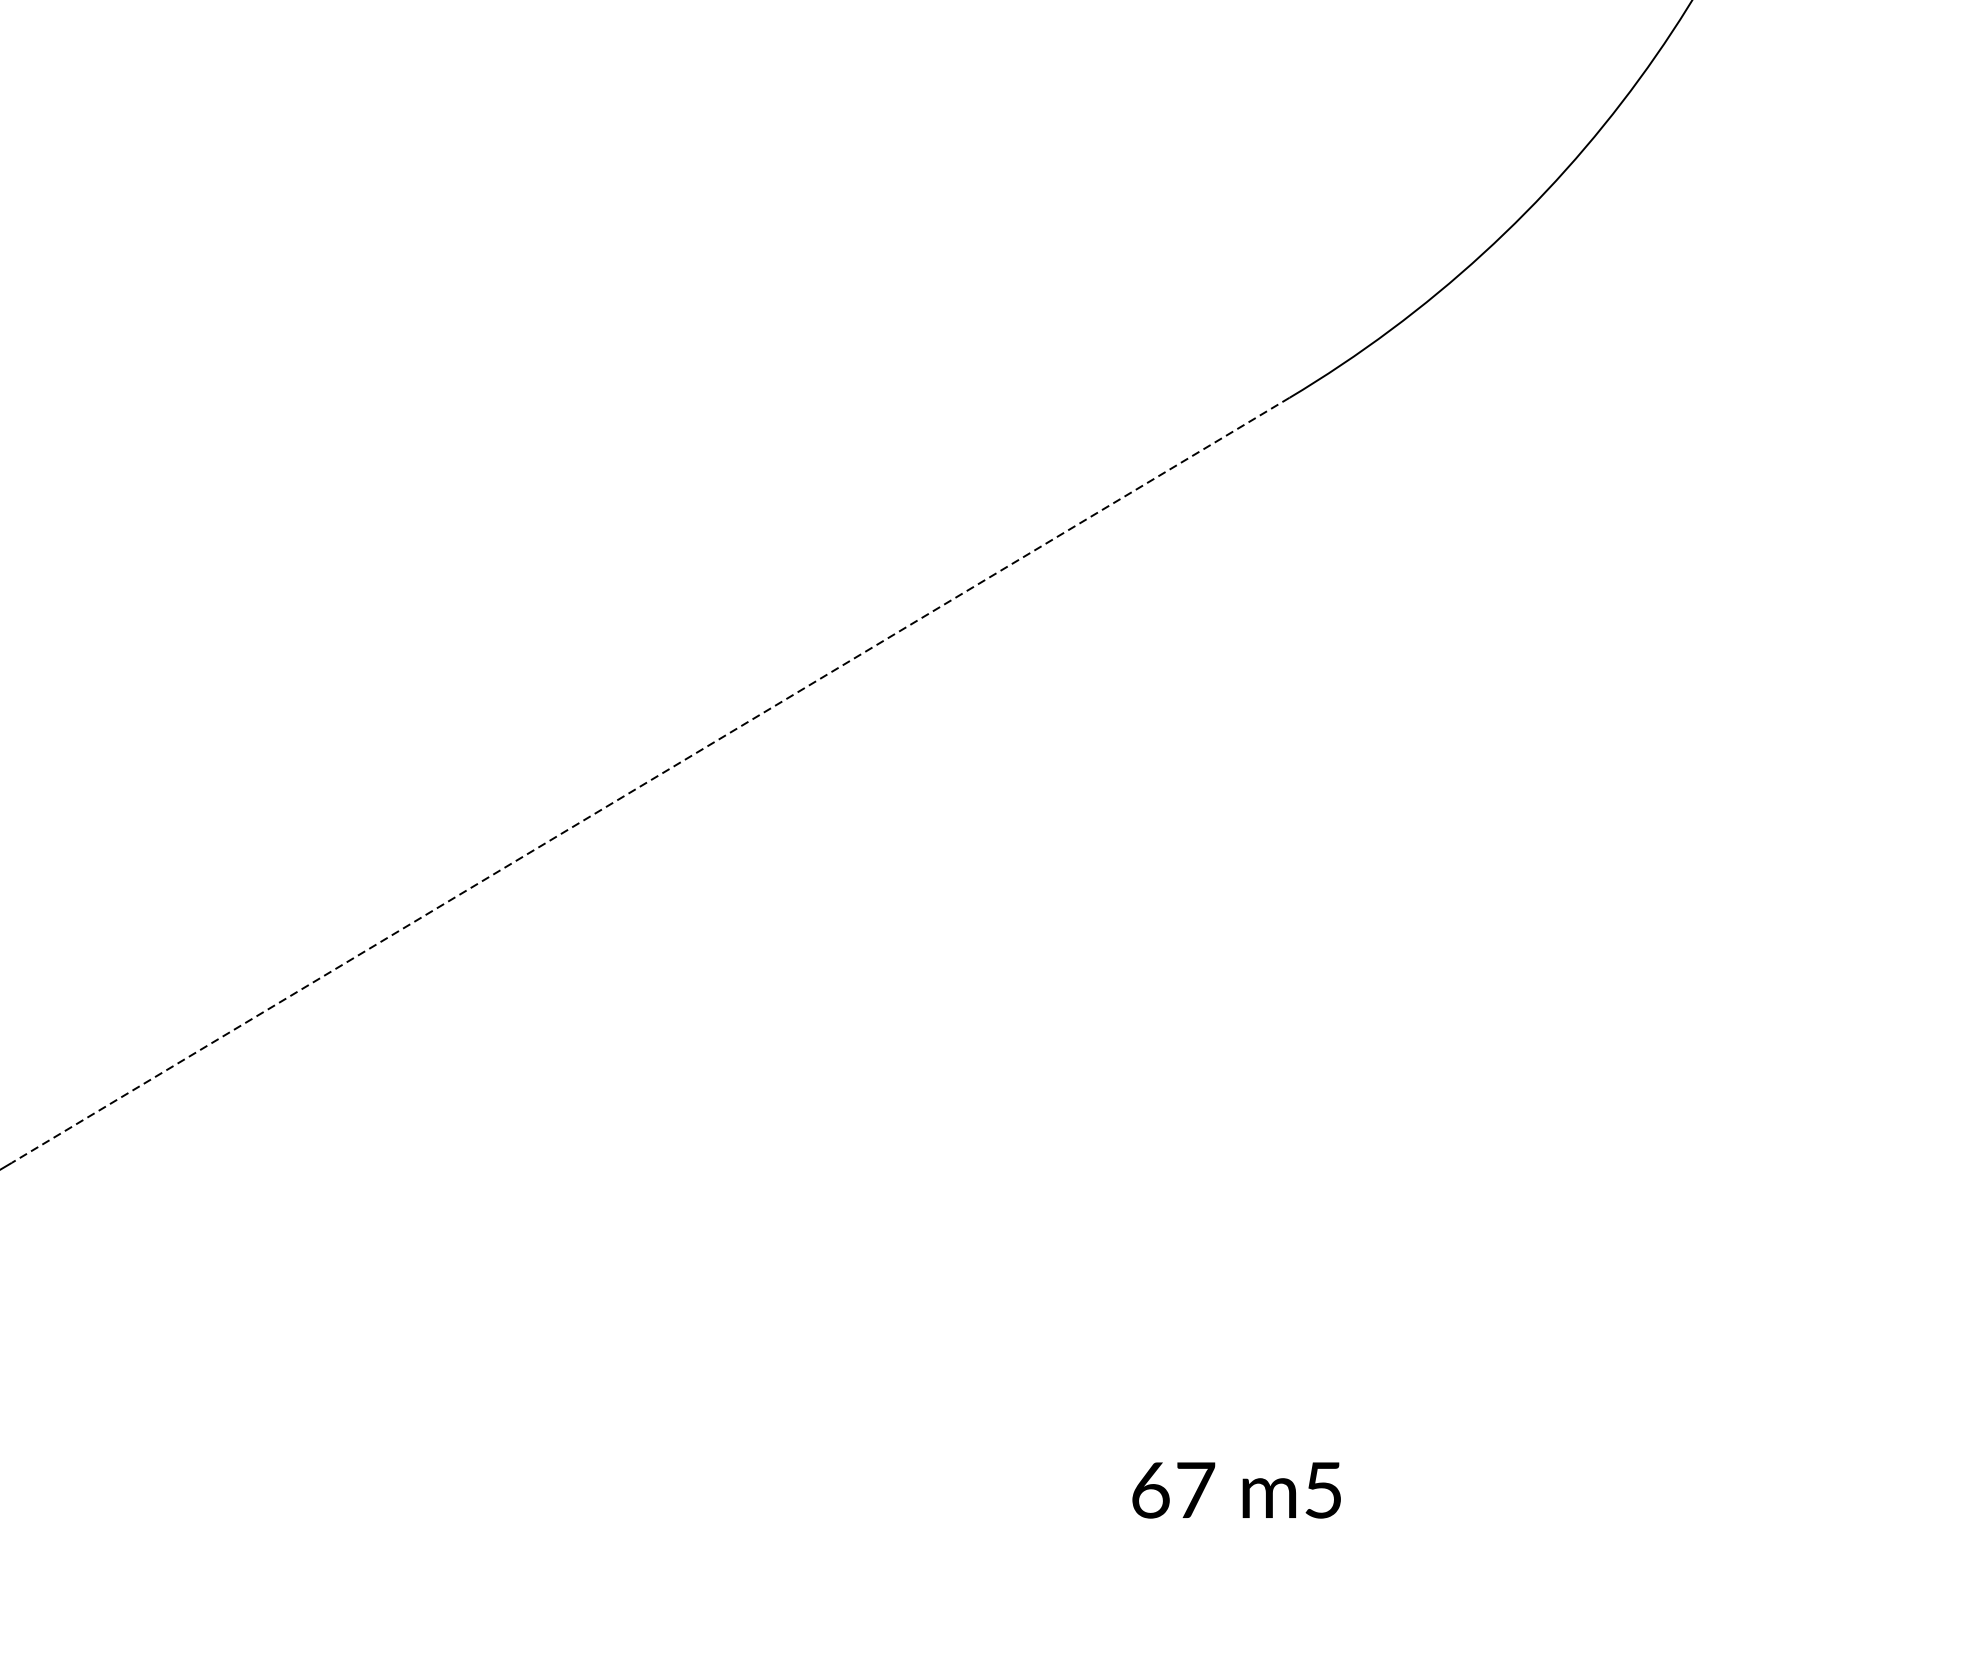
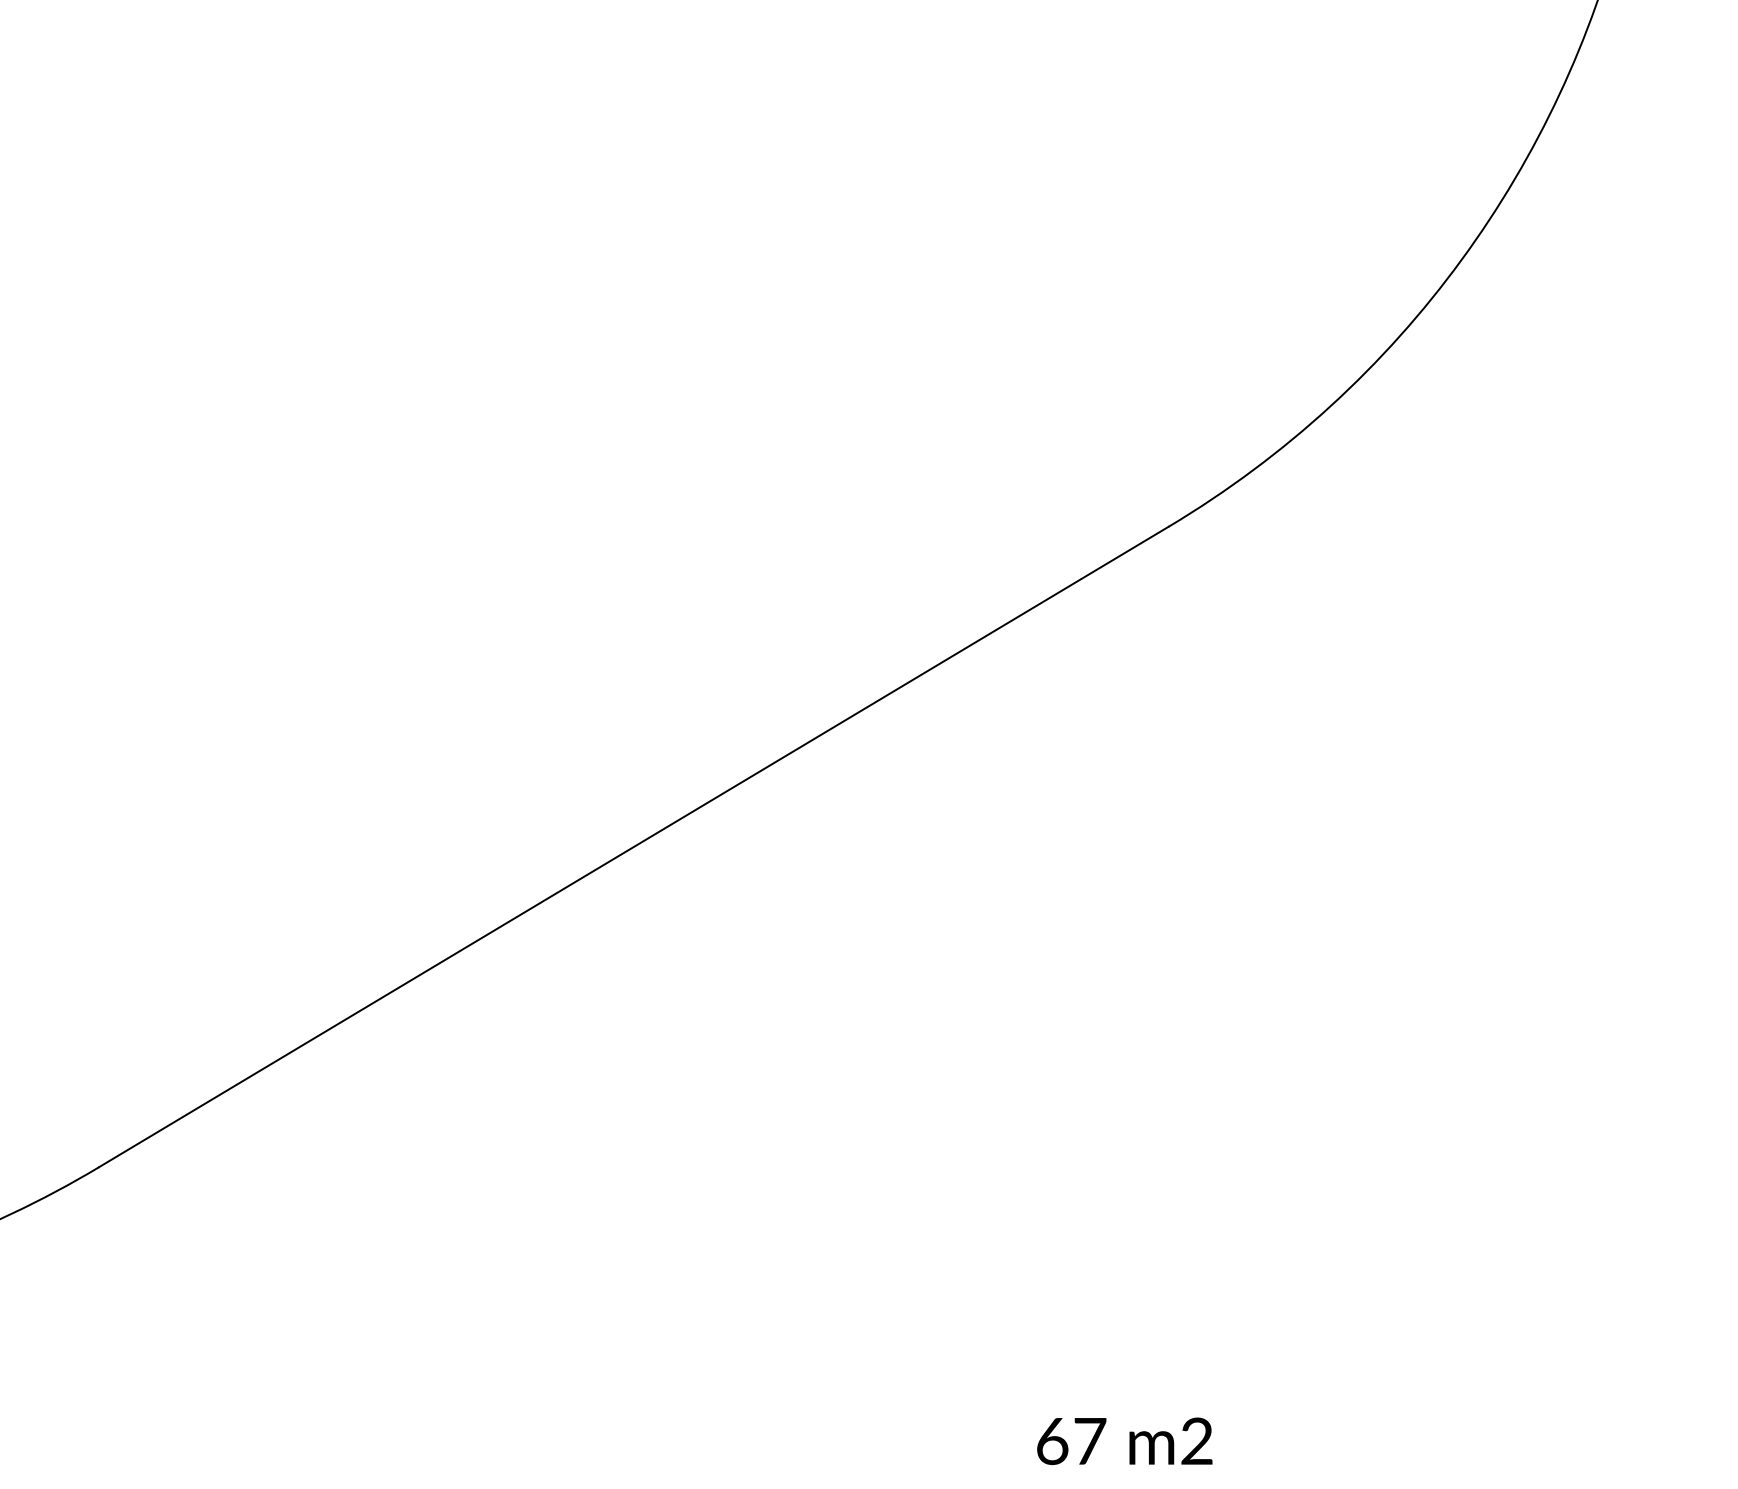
line: (650, 780) -> (633, 847), dashed -> solid
text: (1322, 1490) -> (1196, 1441), m5 -> m2

